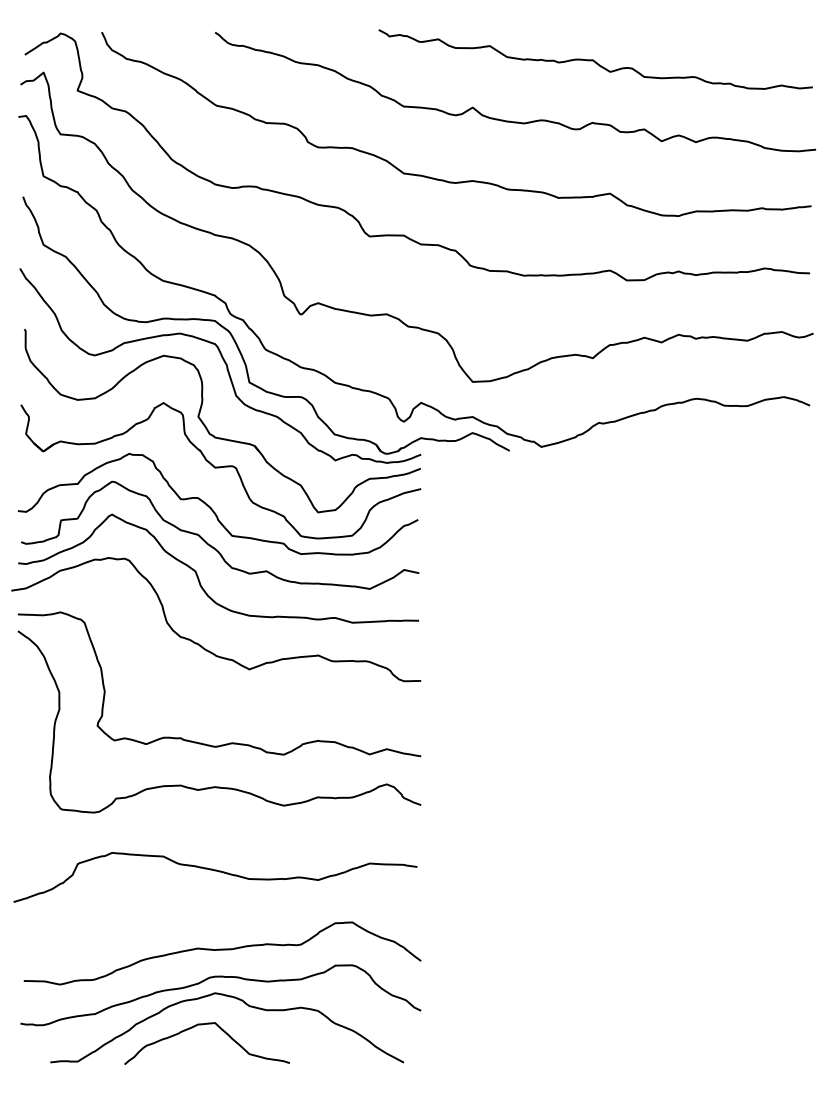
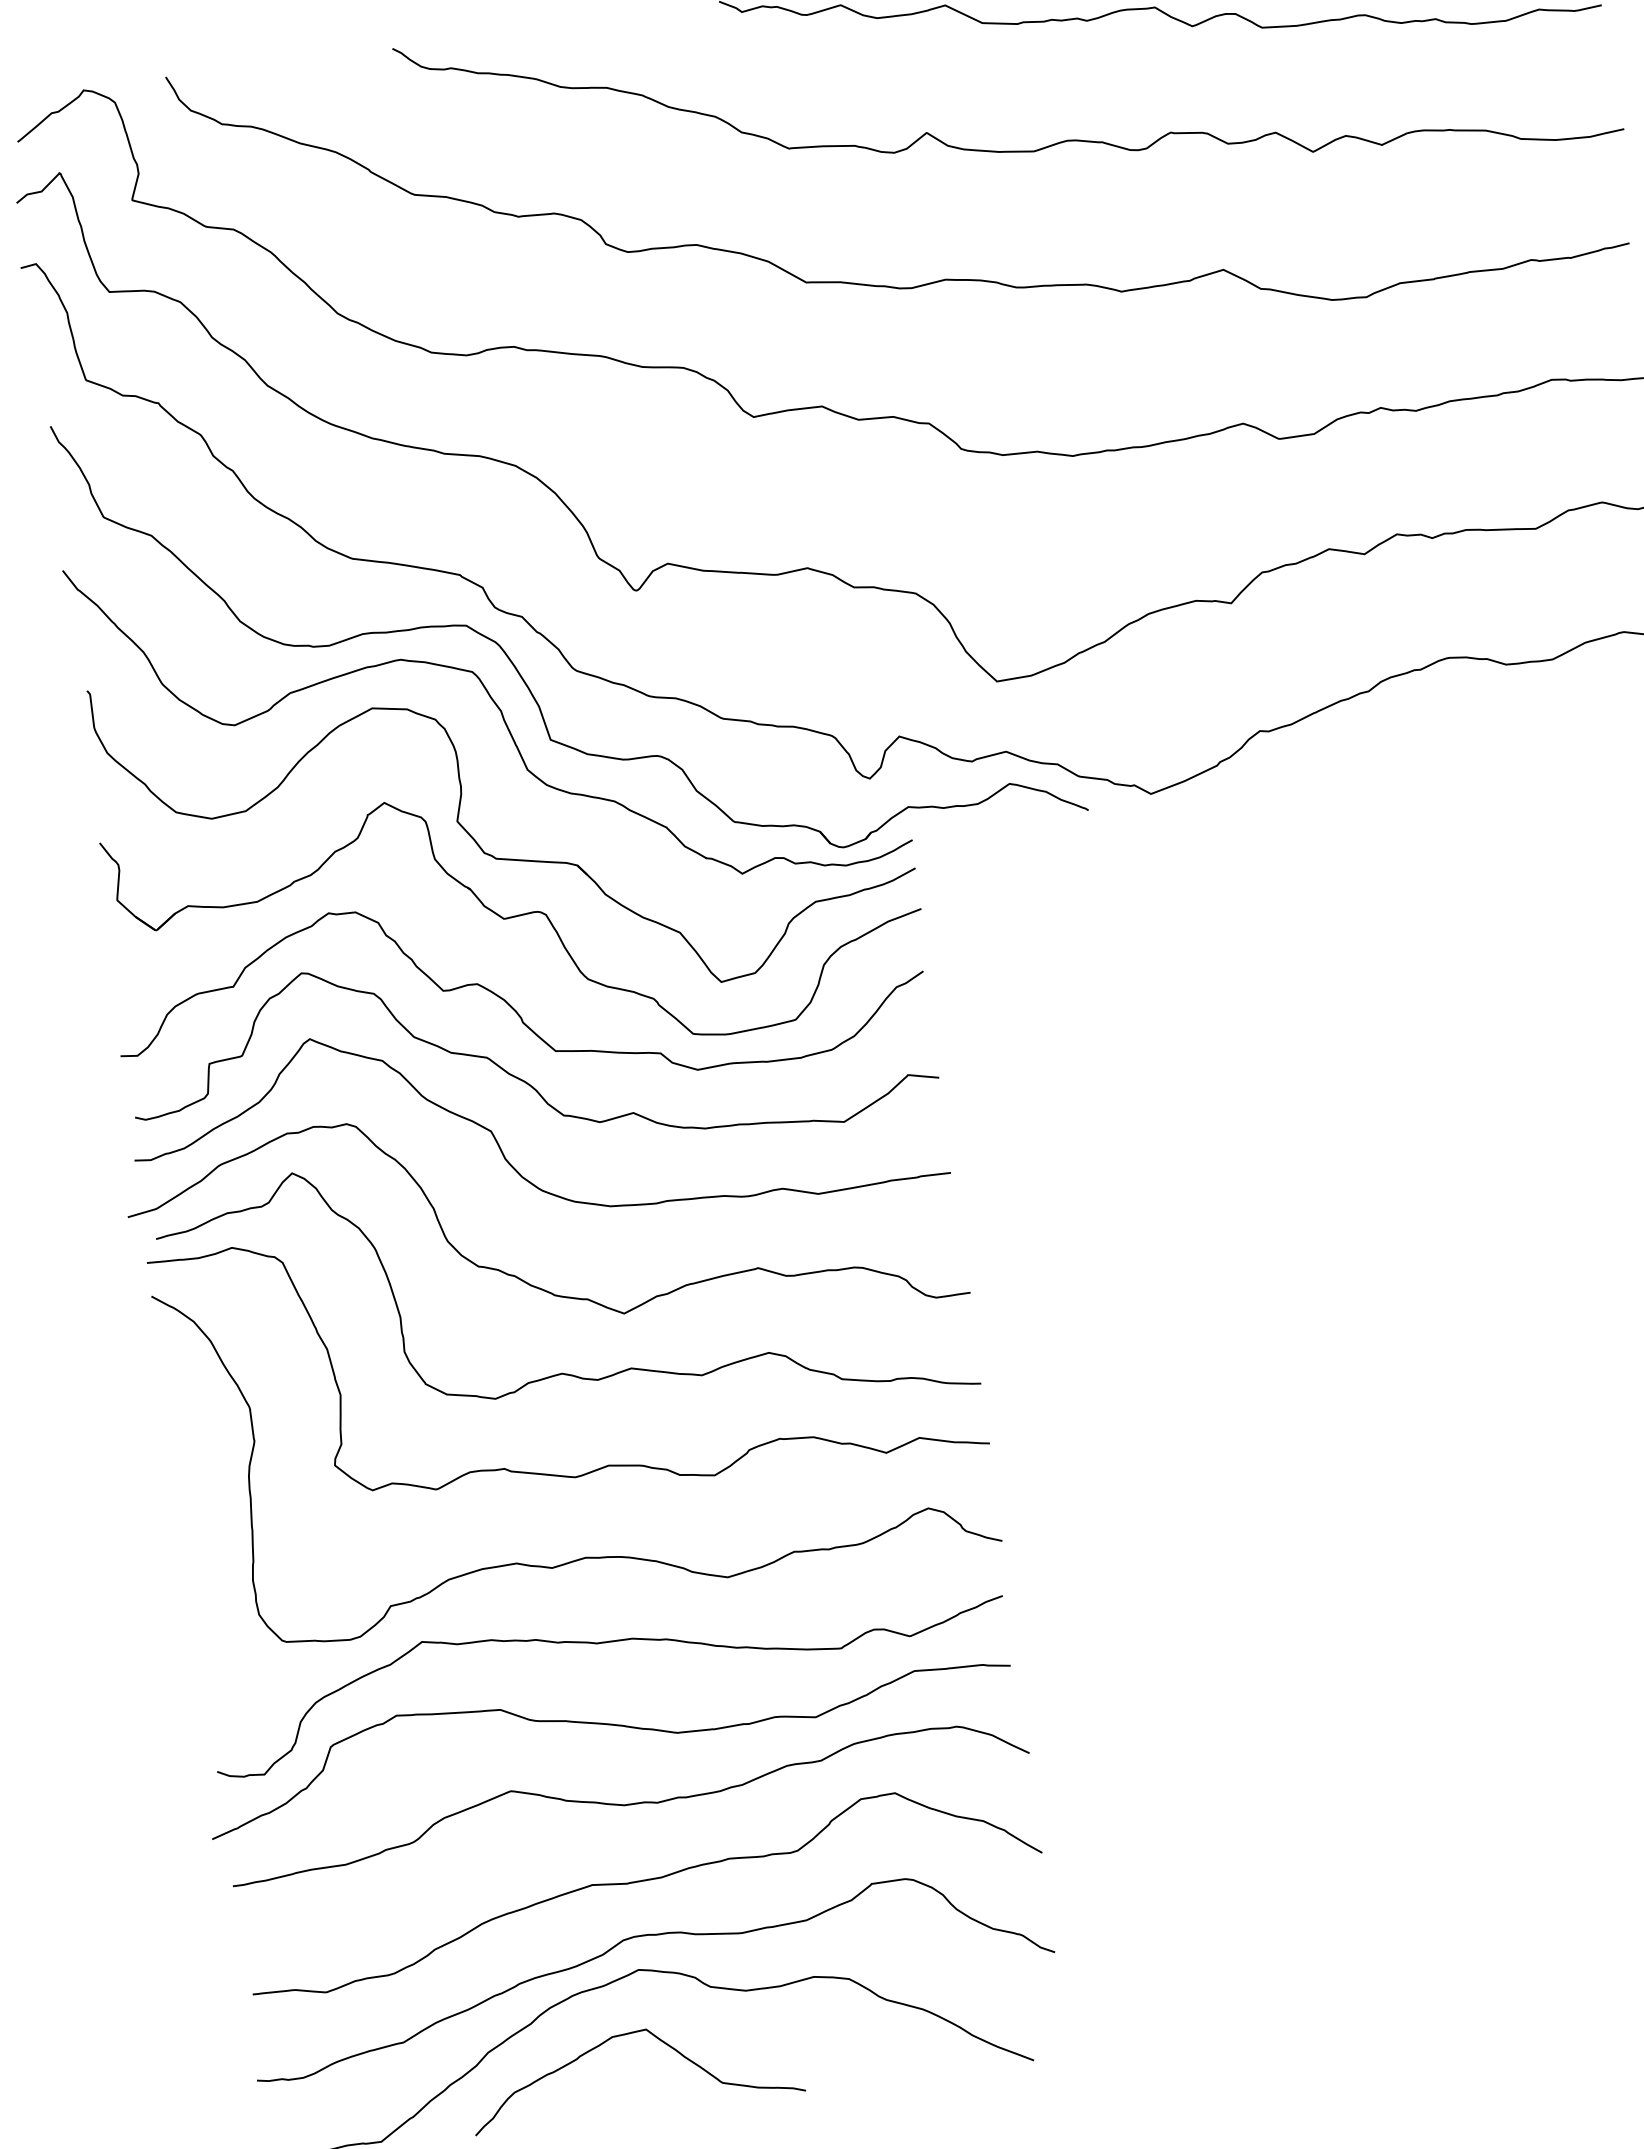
curve: (217, 694) -> (566, 1371), added
curve: (218, 830) -> (603, 1643), added
curve: (220, 910) -> (628, 1803), added

